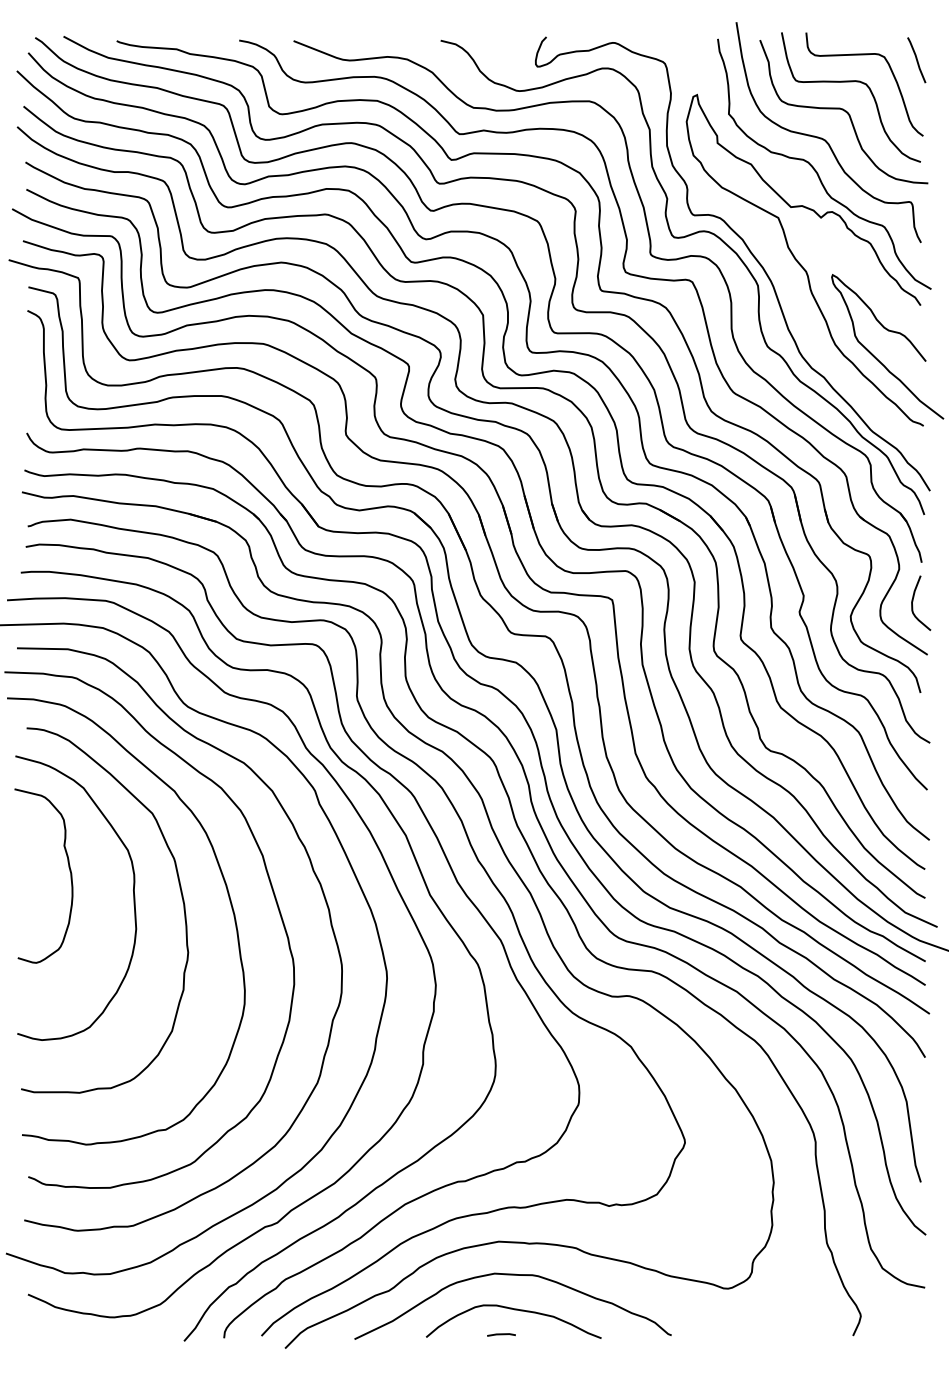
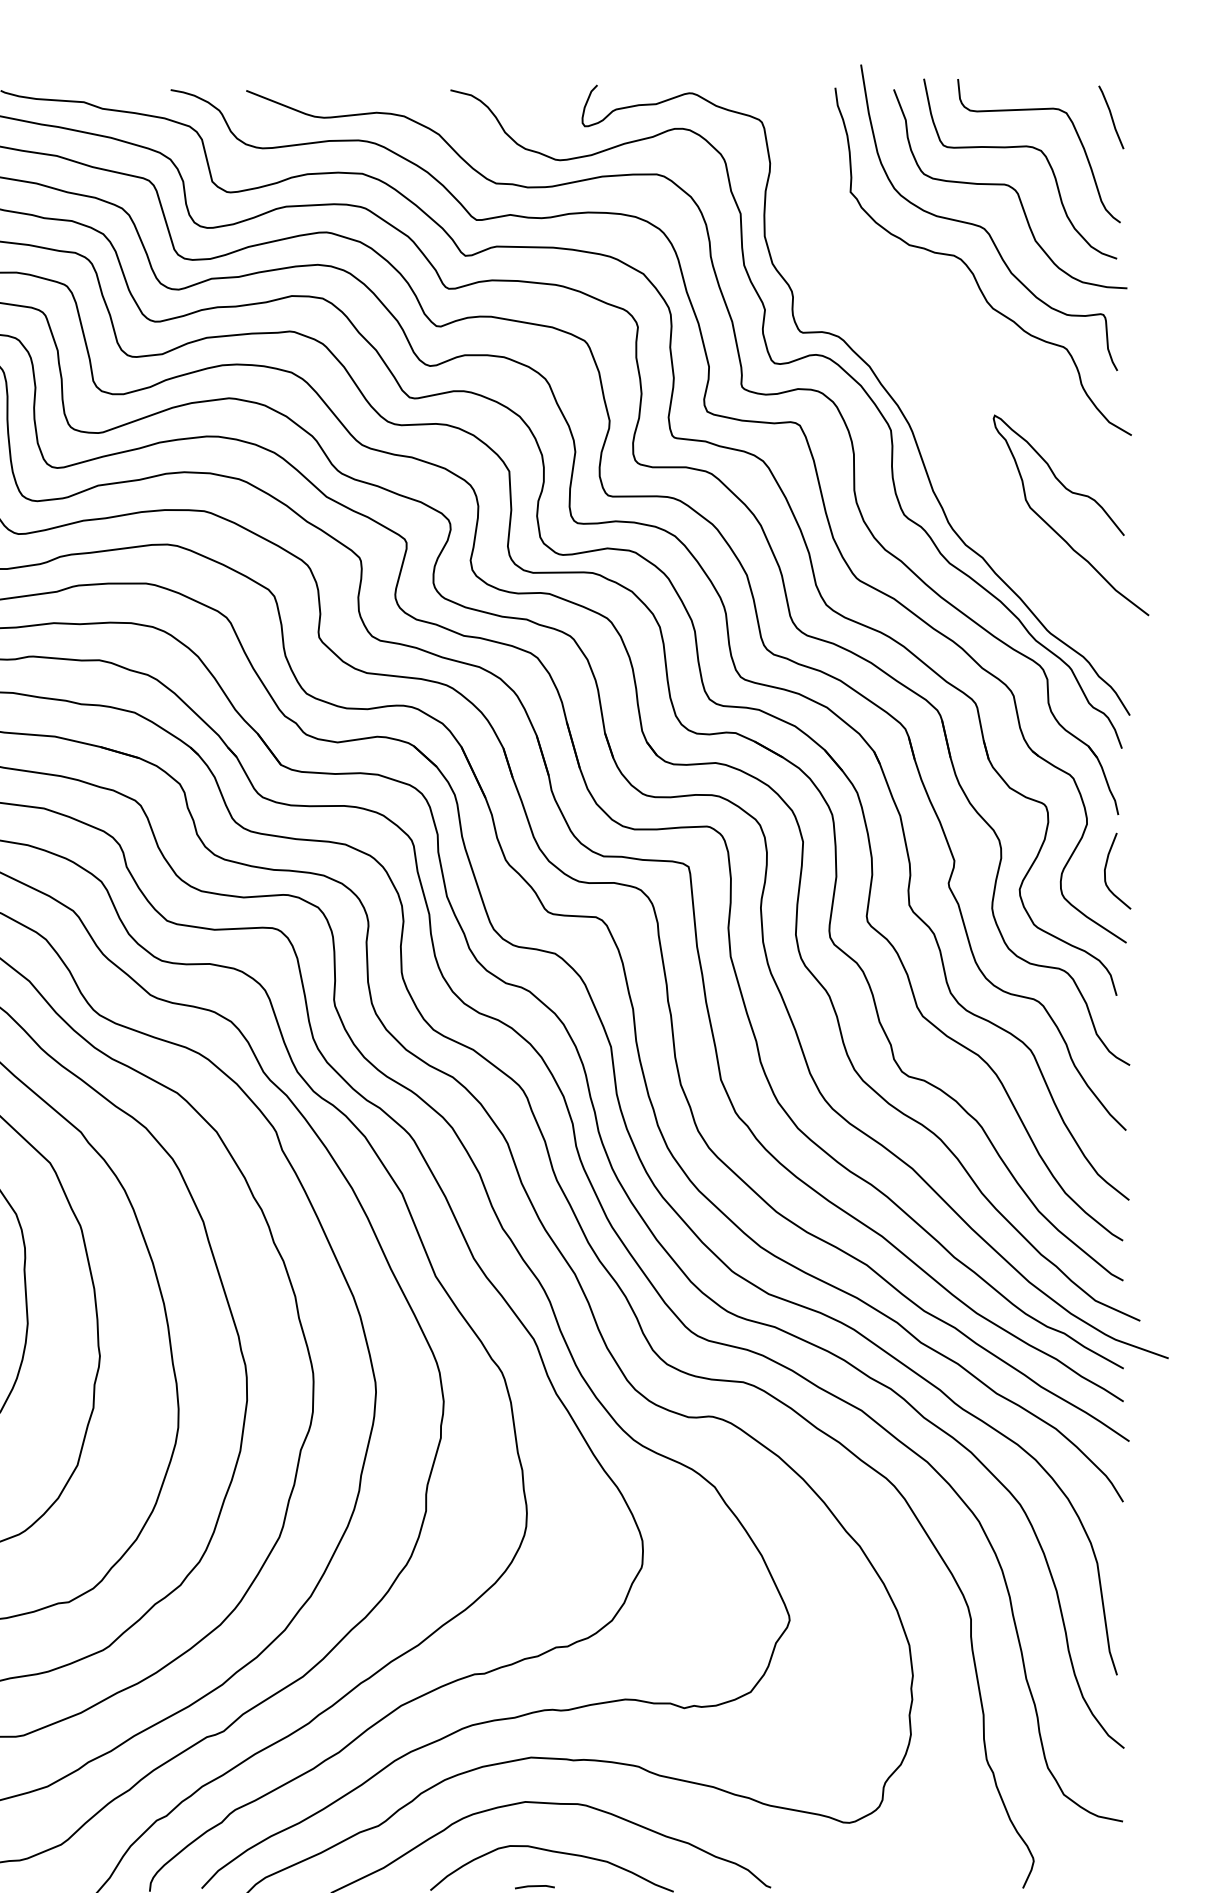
curve: (800, 263) -> (949, 399), removed

